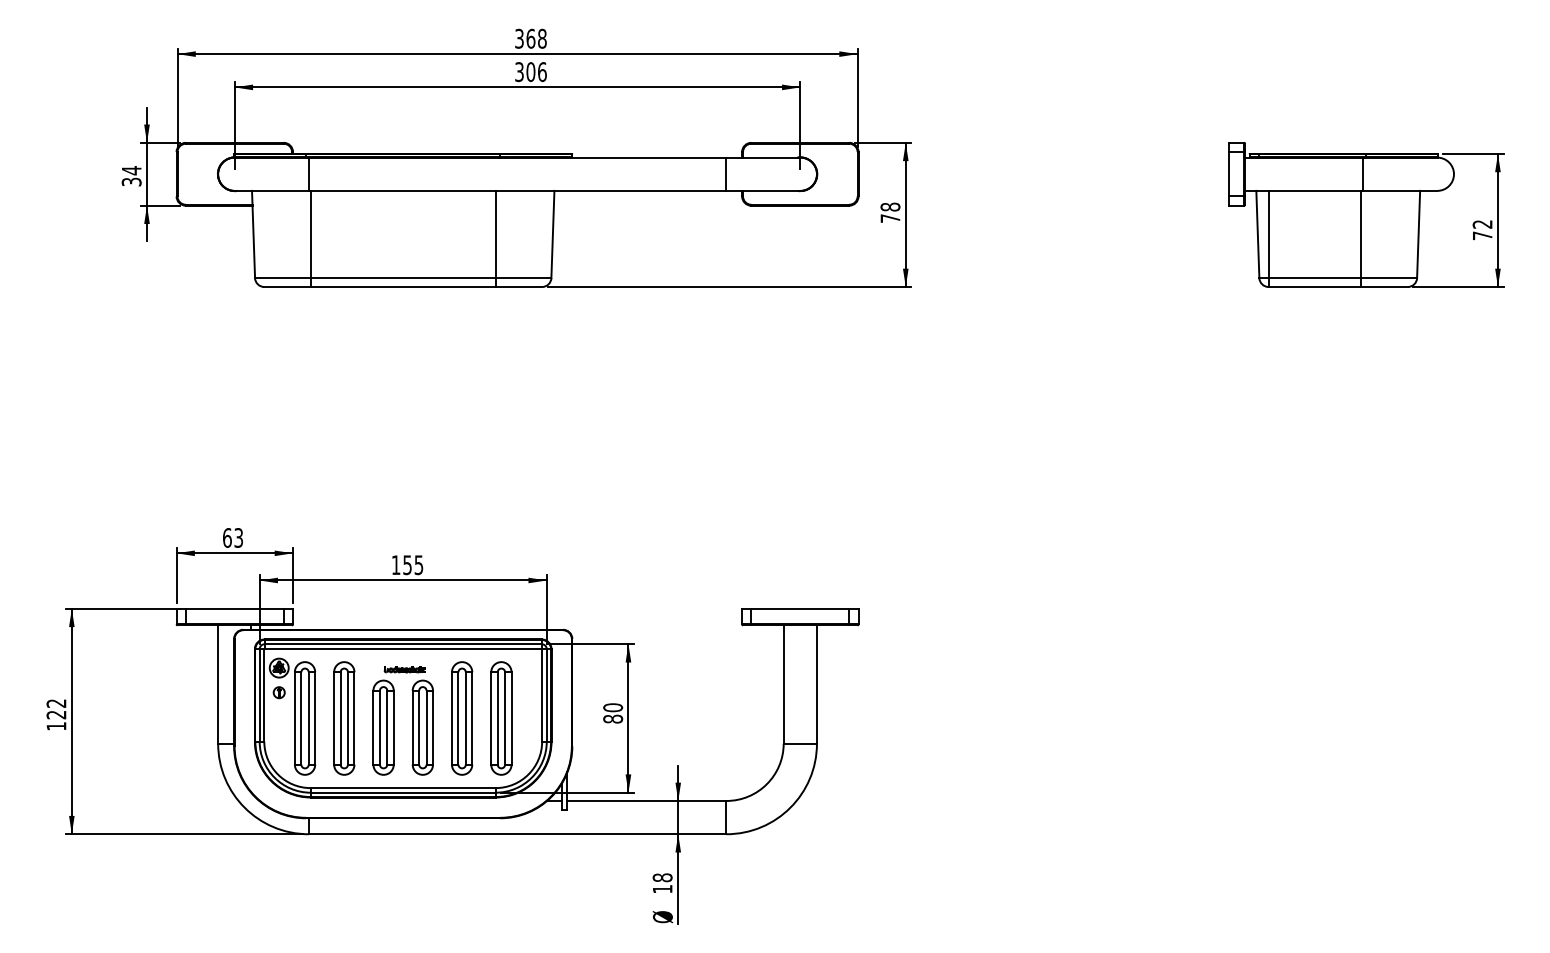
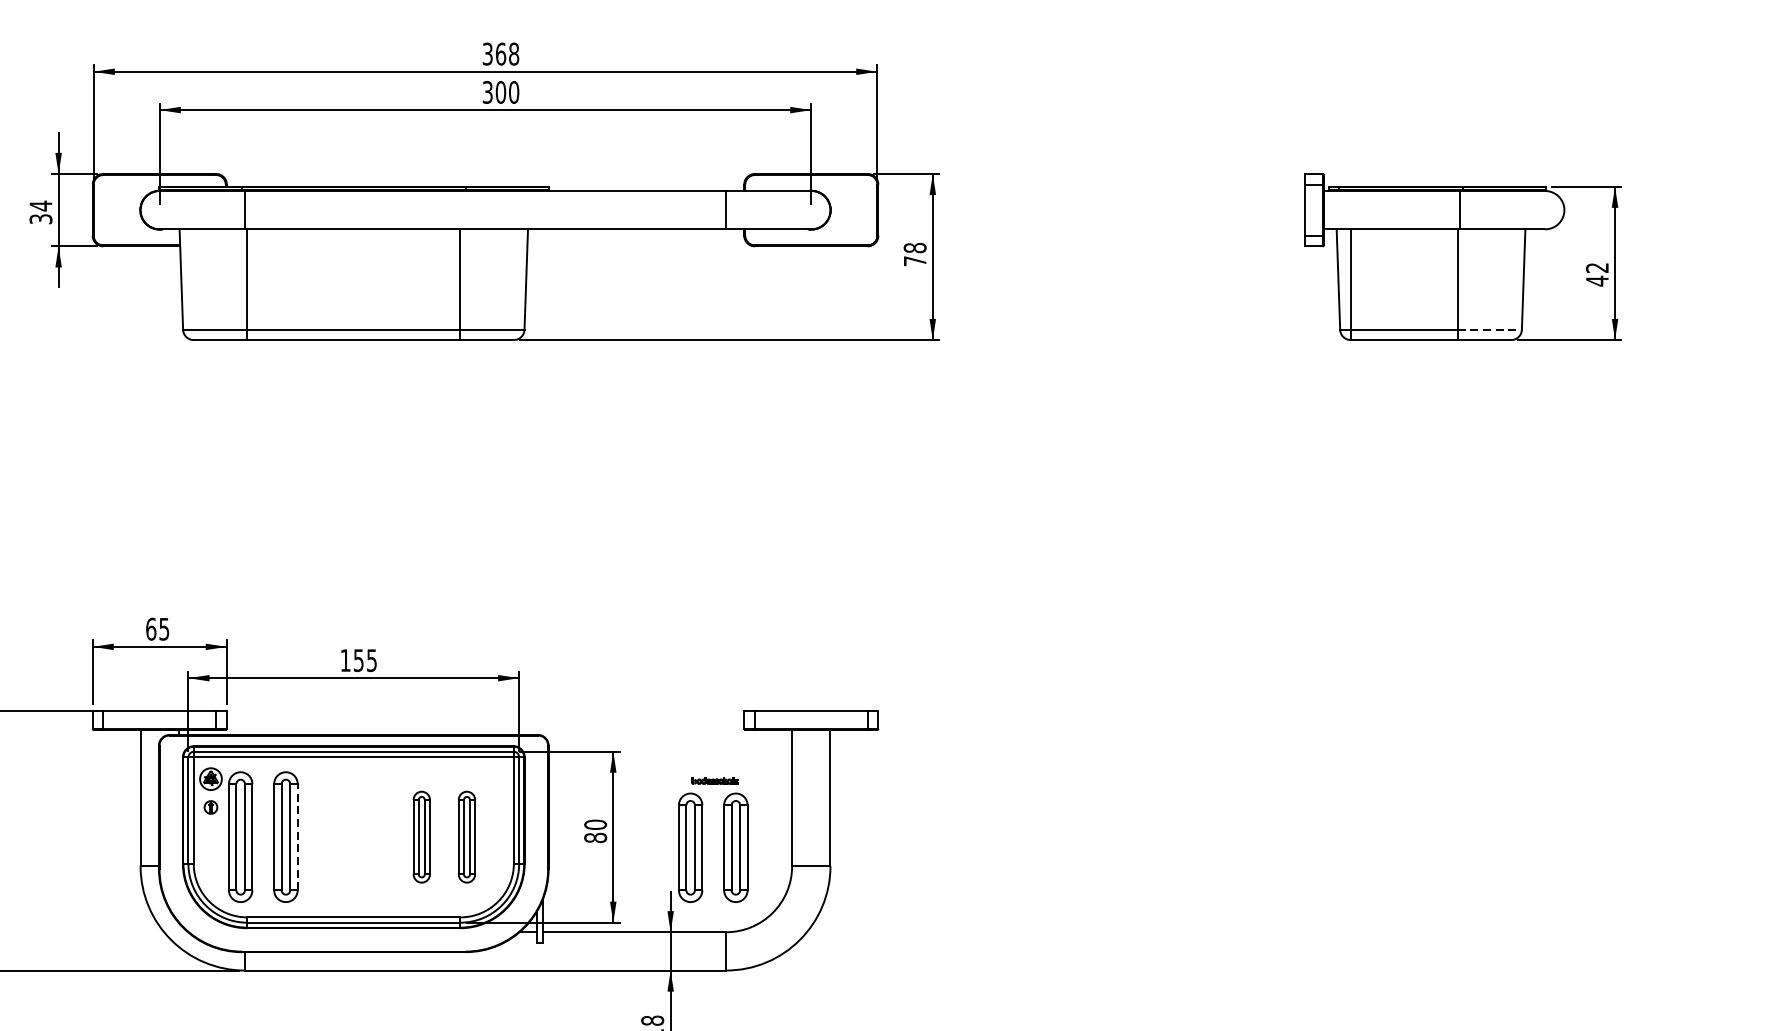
text: (542, 71) -> (514, 91), 306 -> 300
text: (1482, 235) -> (1597, 280), 72 -> 42
line: (1389, 278) -> (1490, 330), solid -> dashed
text: (238, 537) -> (164, 628), 63 -> 65
line: (354, 717) -> (297, 836), solid -> dashed
part: (462, 718) -> (422, 837), size x0.7
part: (501, 718) -> (467, 837), size x0.7
part: (394, 720) -> (703, 839), moved

